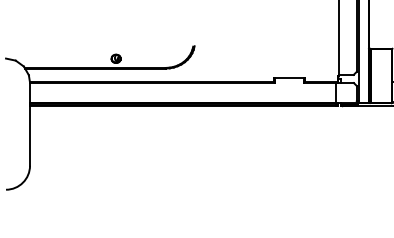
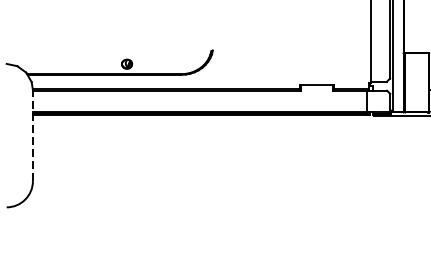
line: (30, 124) -> (33, 136), solid -> dashed

